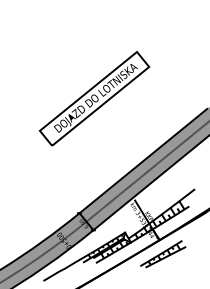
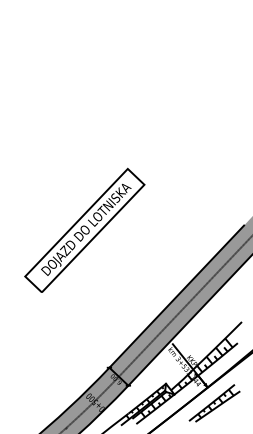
part: (94, 97) -> (84, 229), moved

